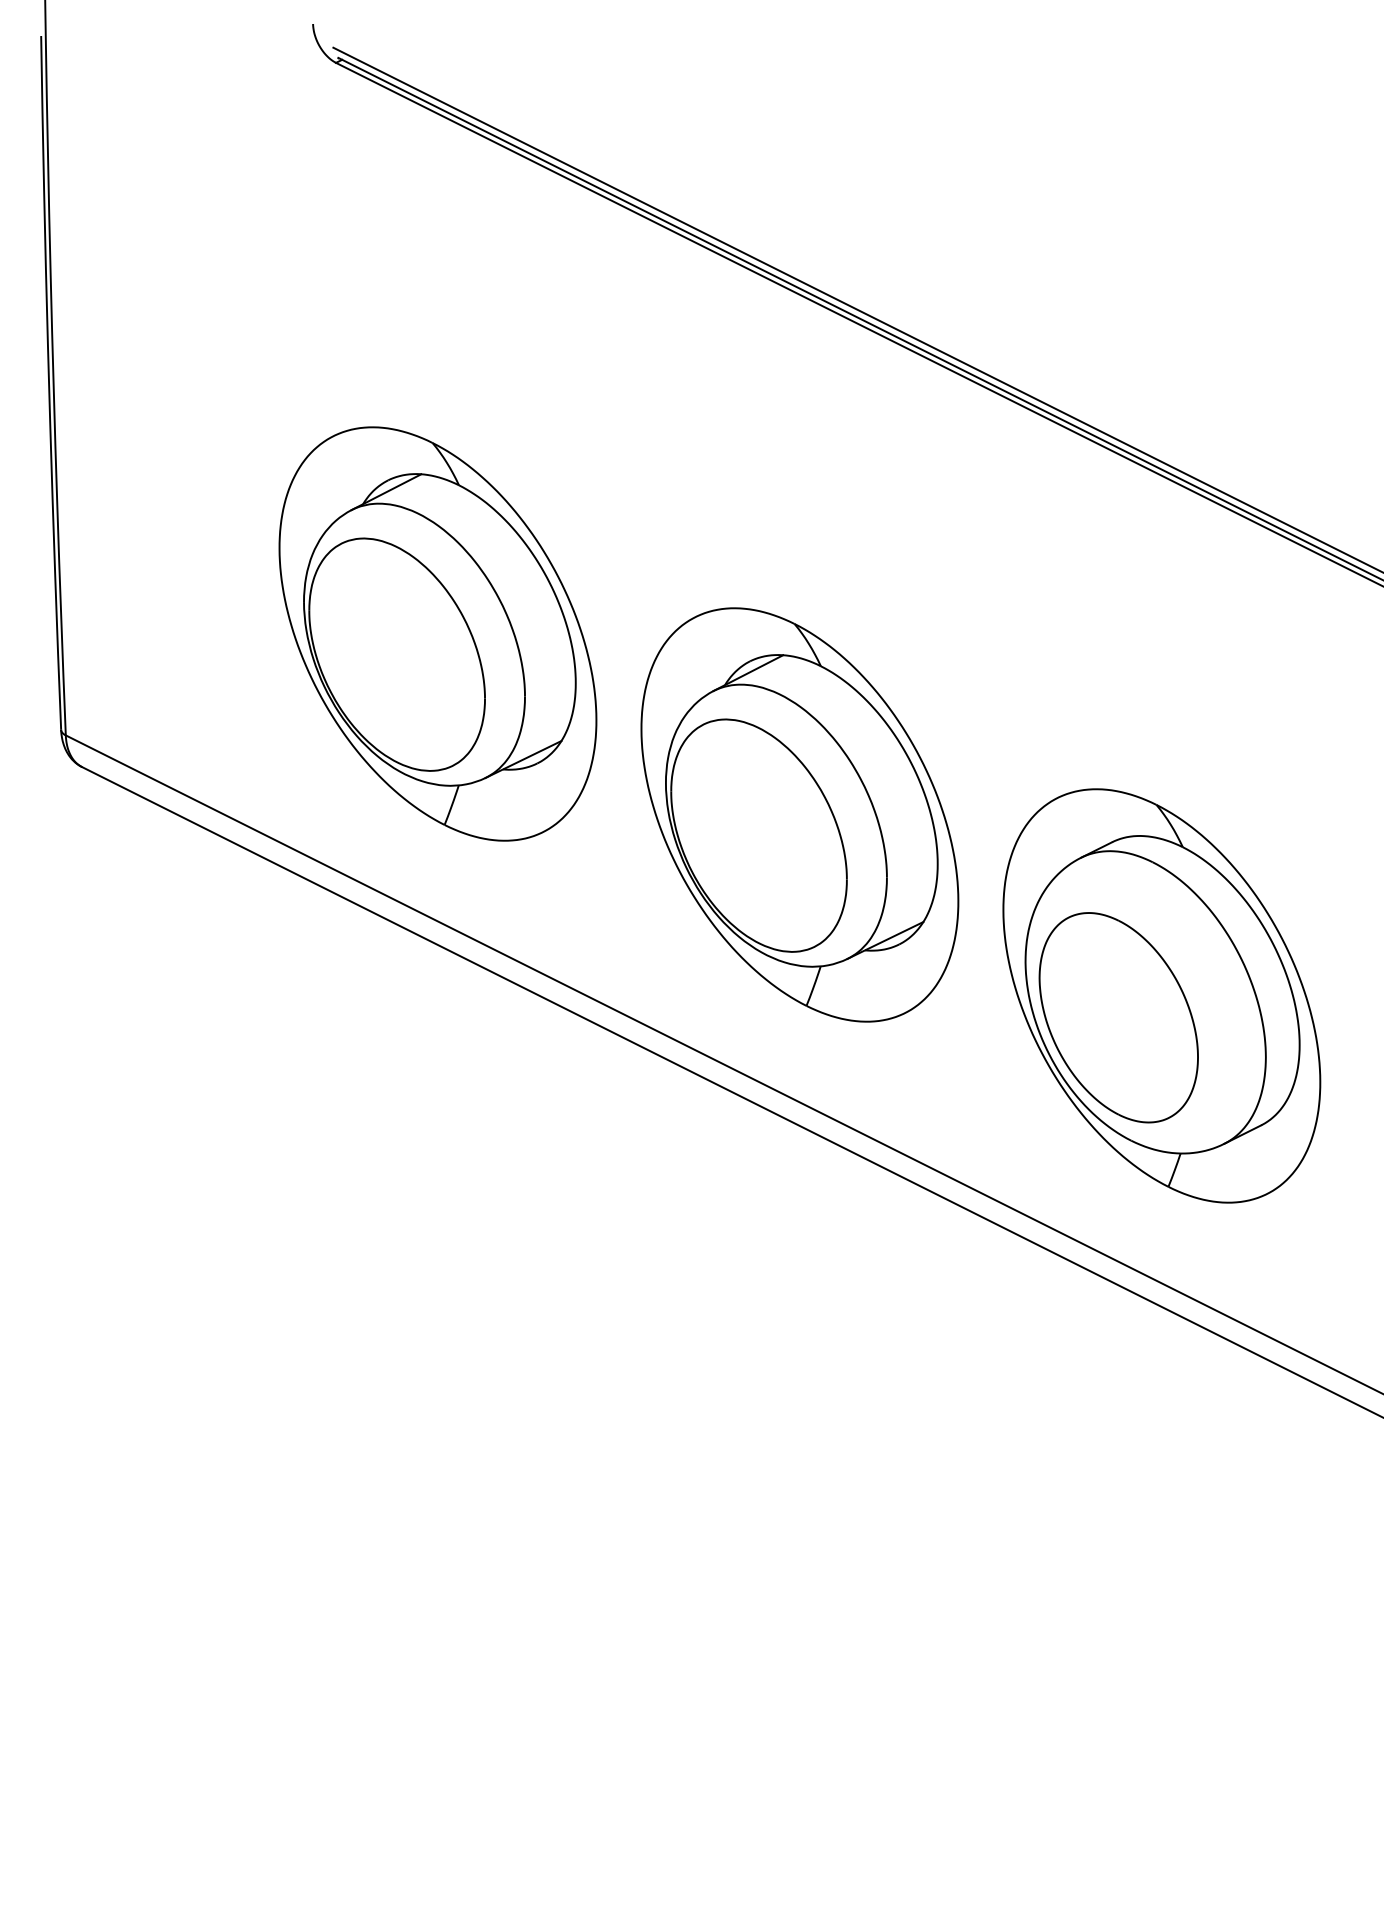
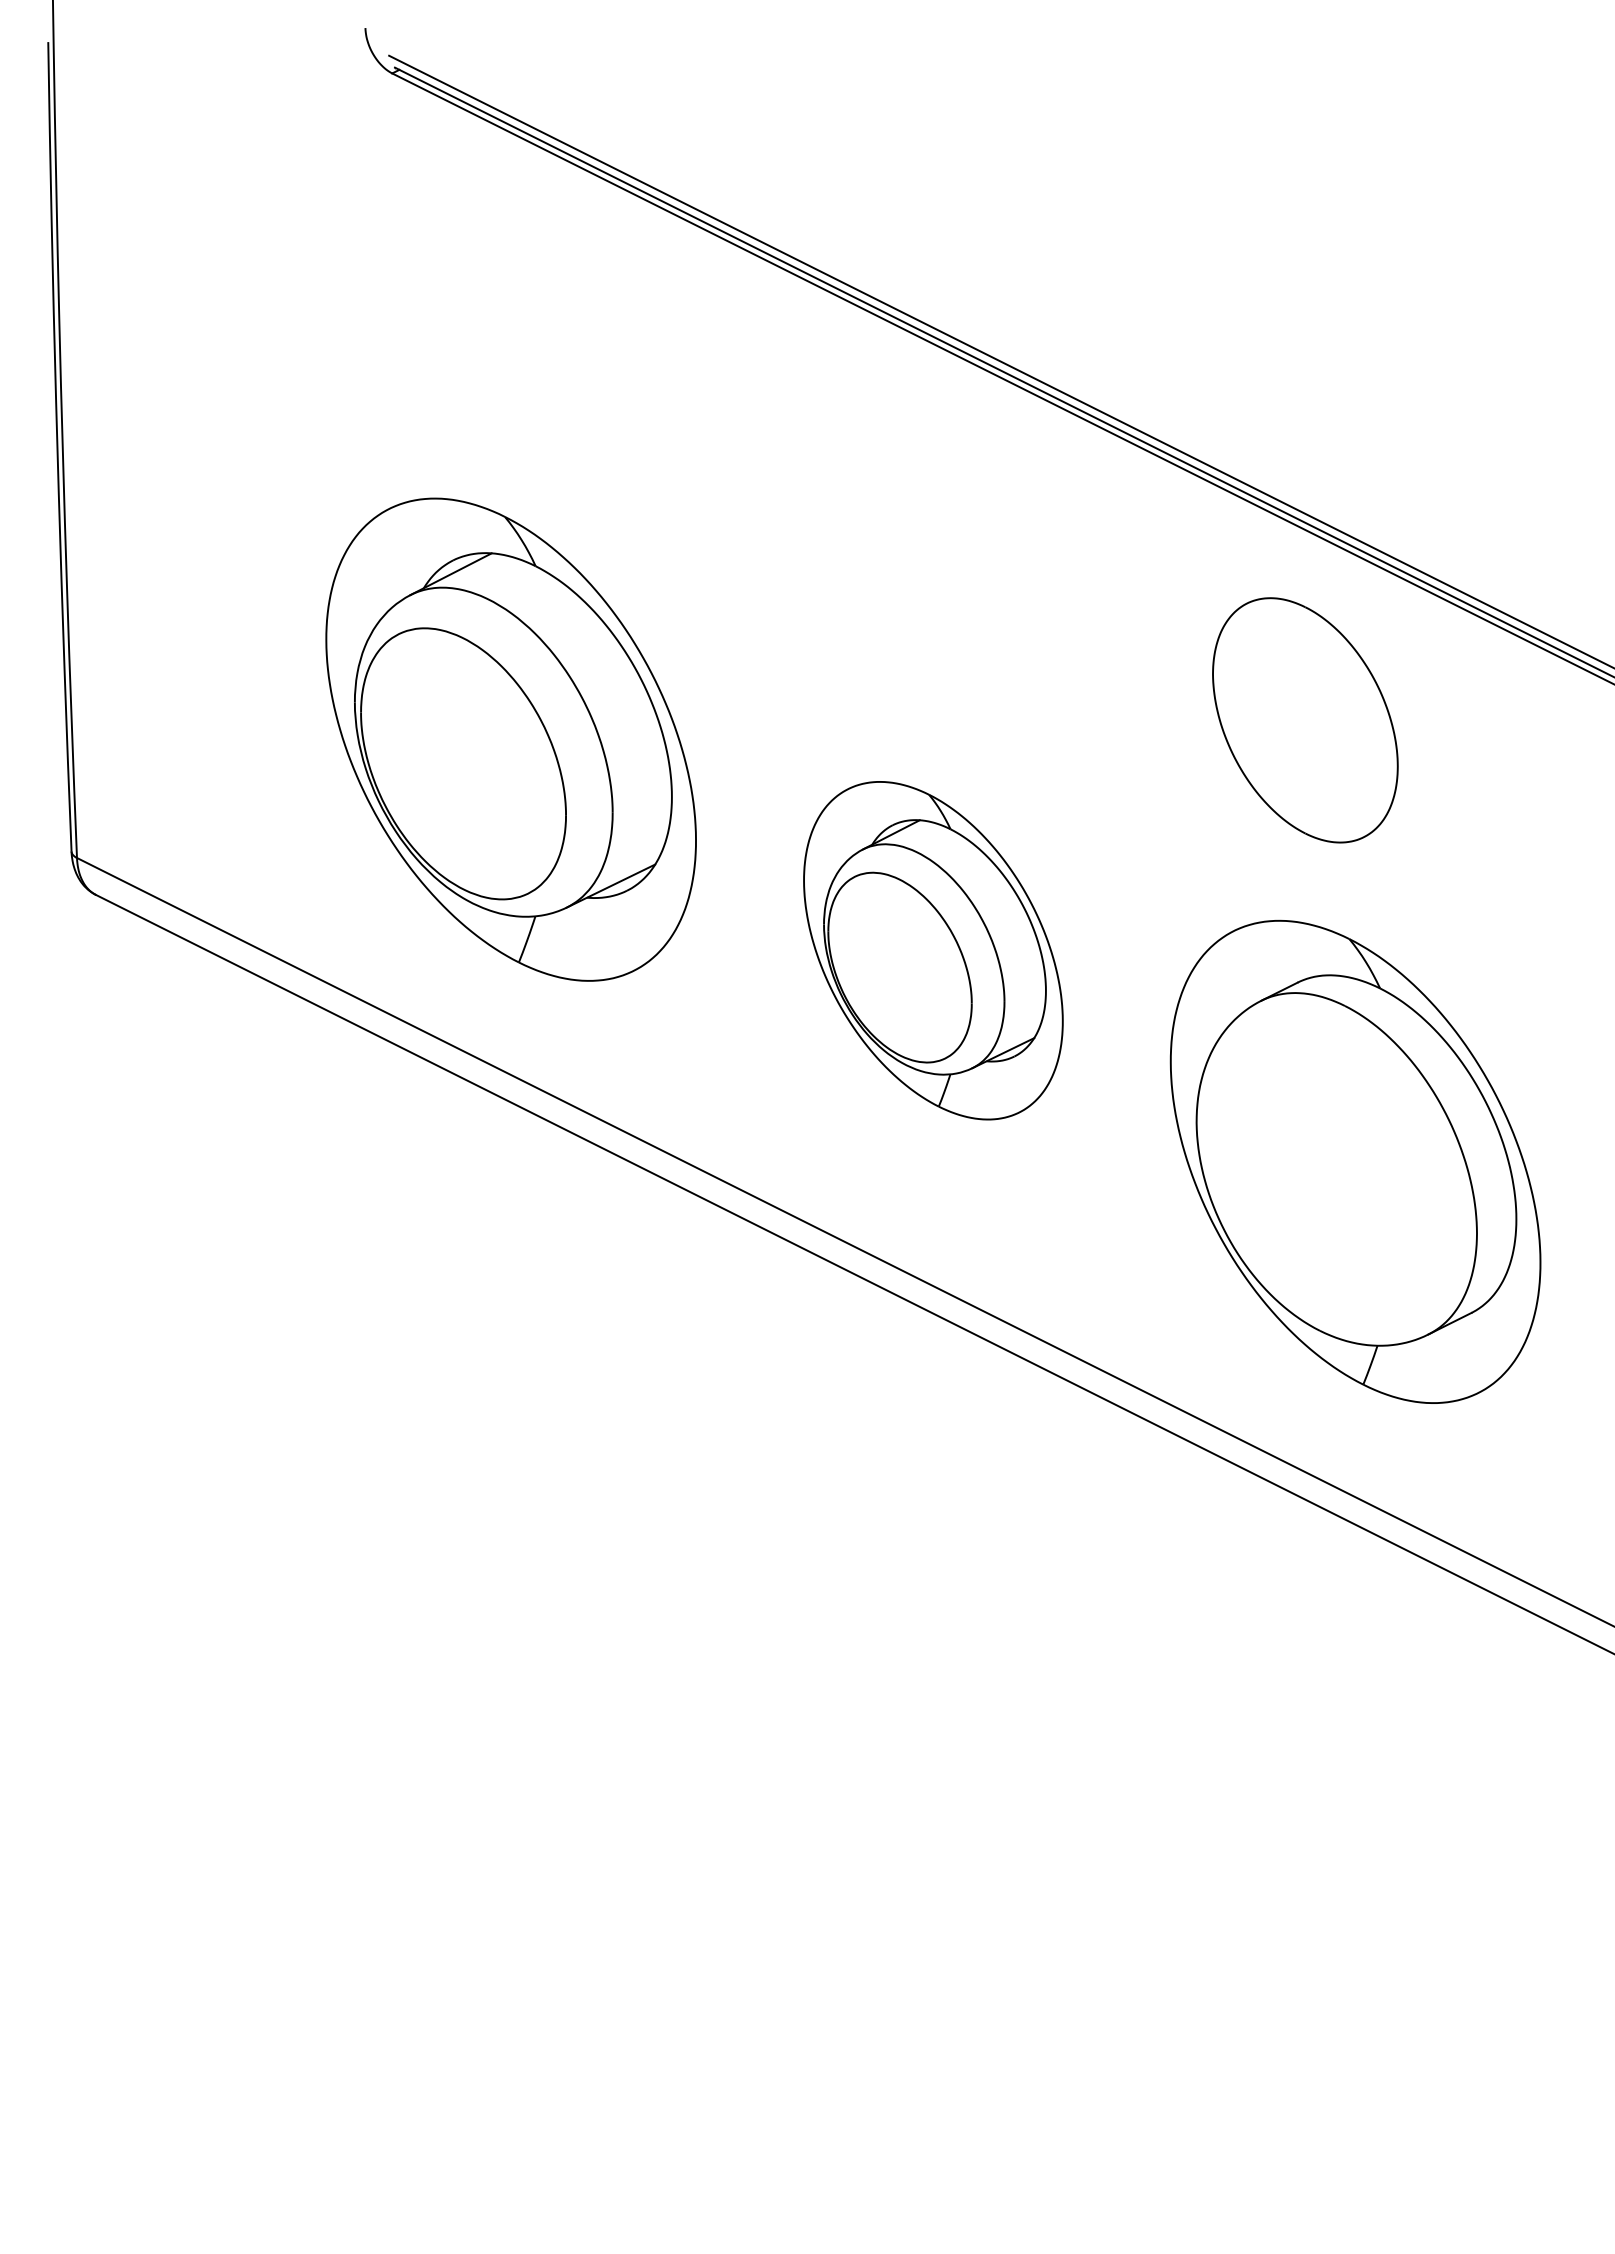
part: (800, 814) -> (933, 950), size x0.7
part: (1118, 1017) -> (1305, 720), moved

